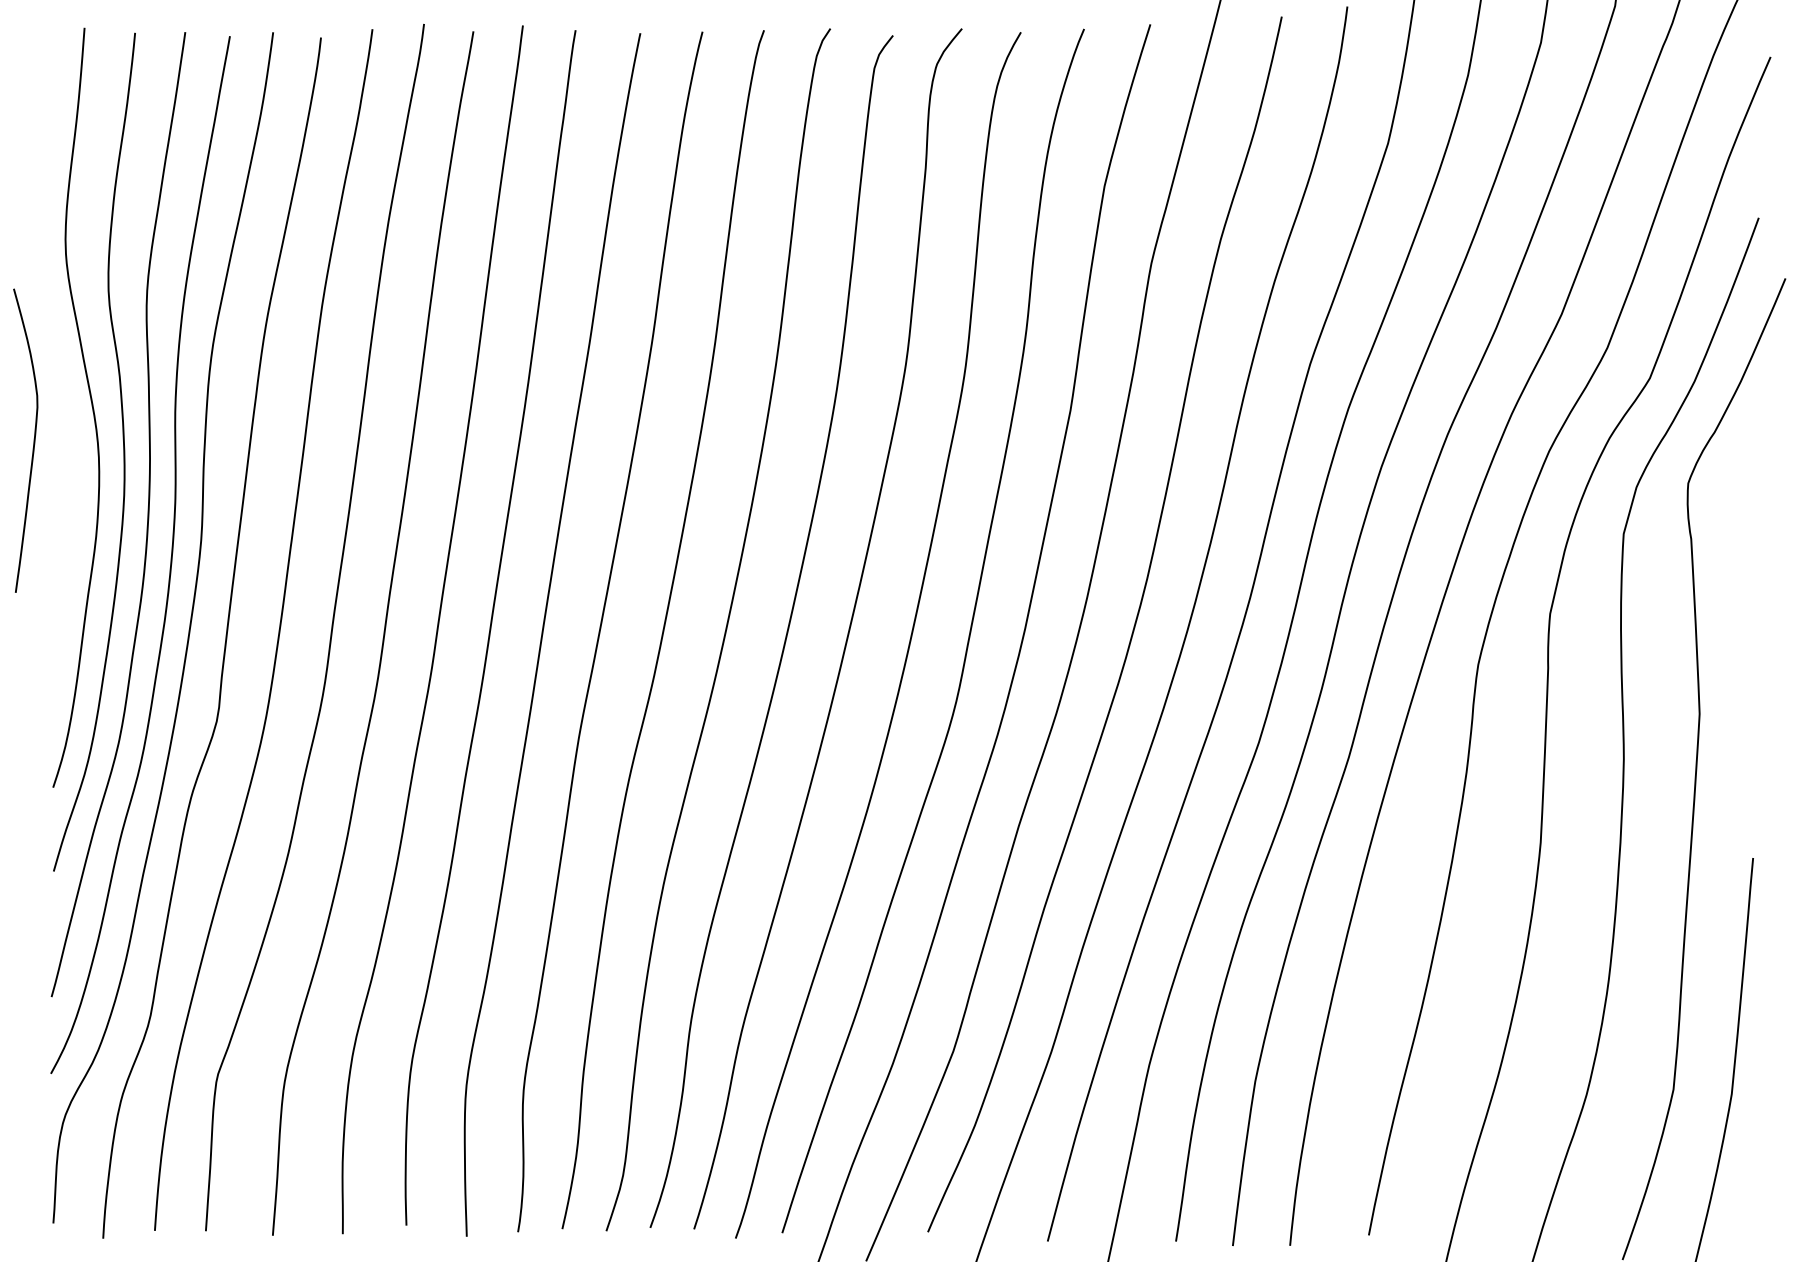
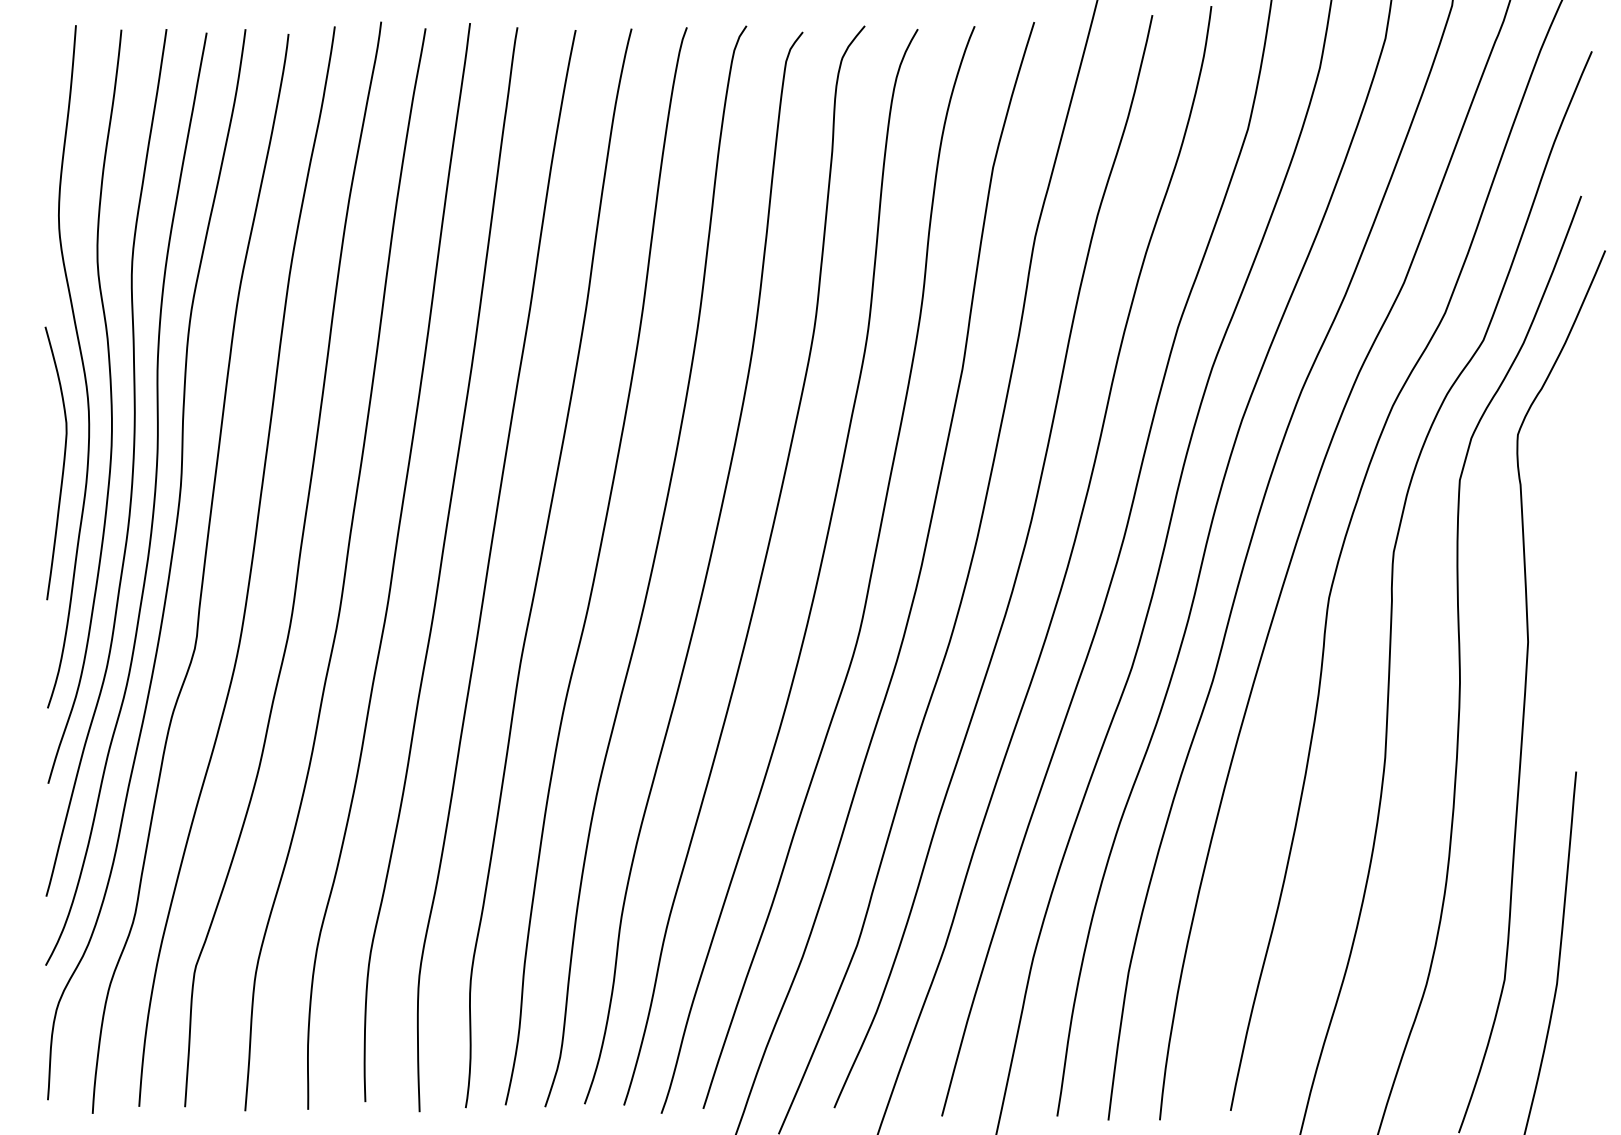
curve: (32, 443) -> (62, 465), moved

